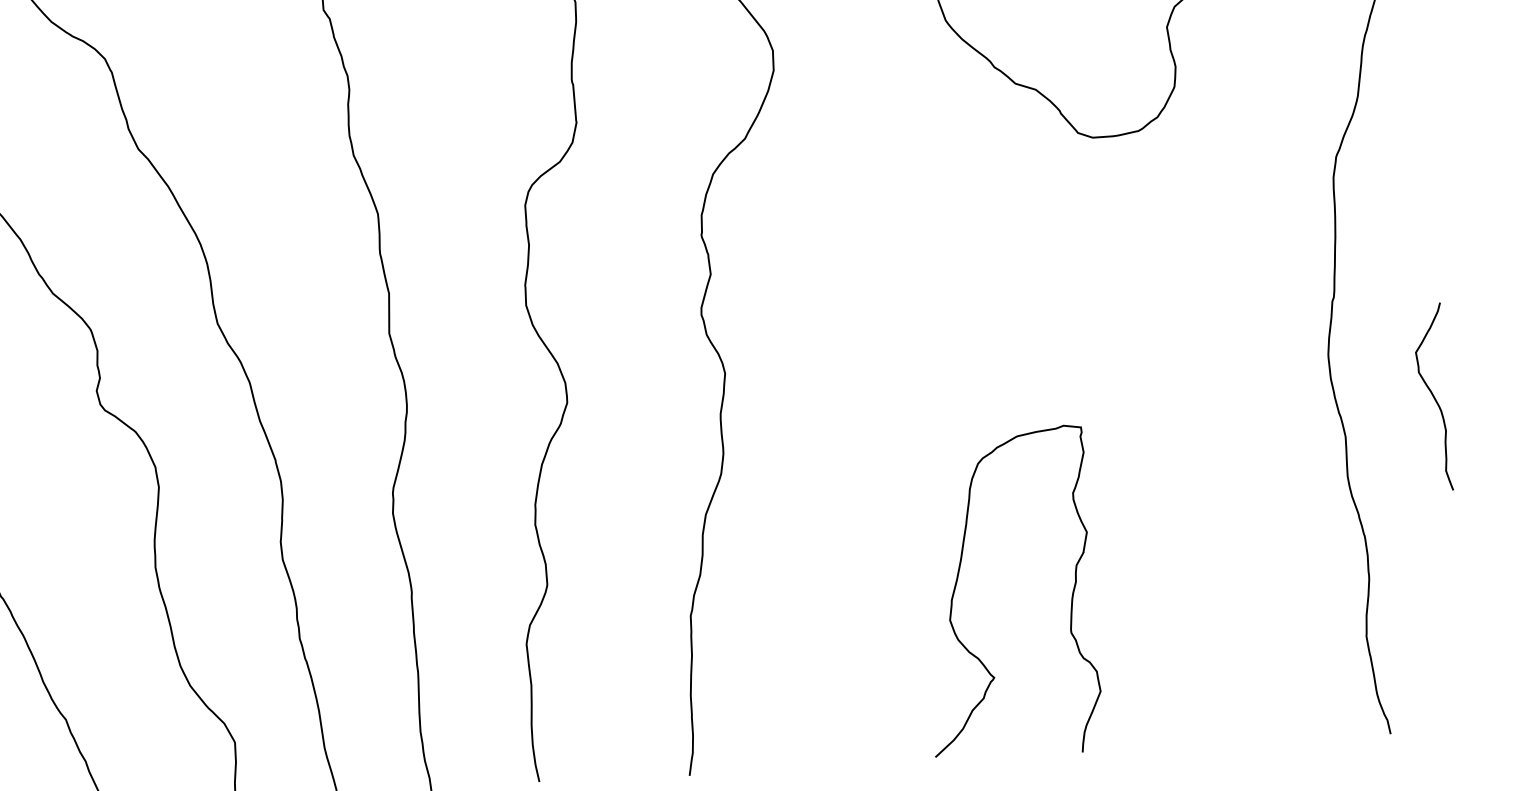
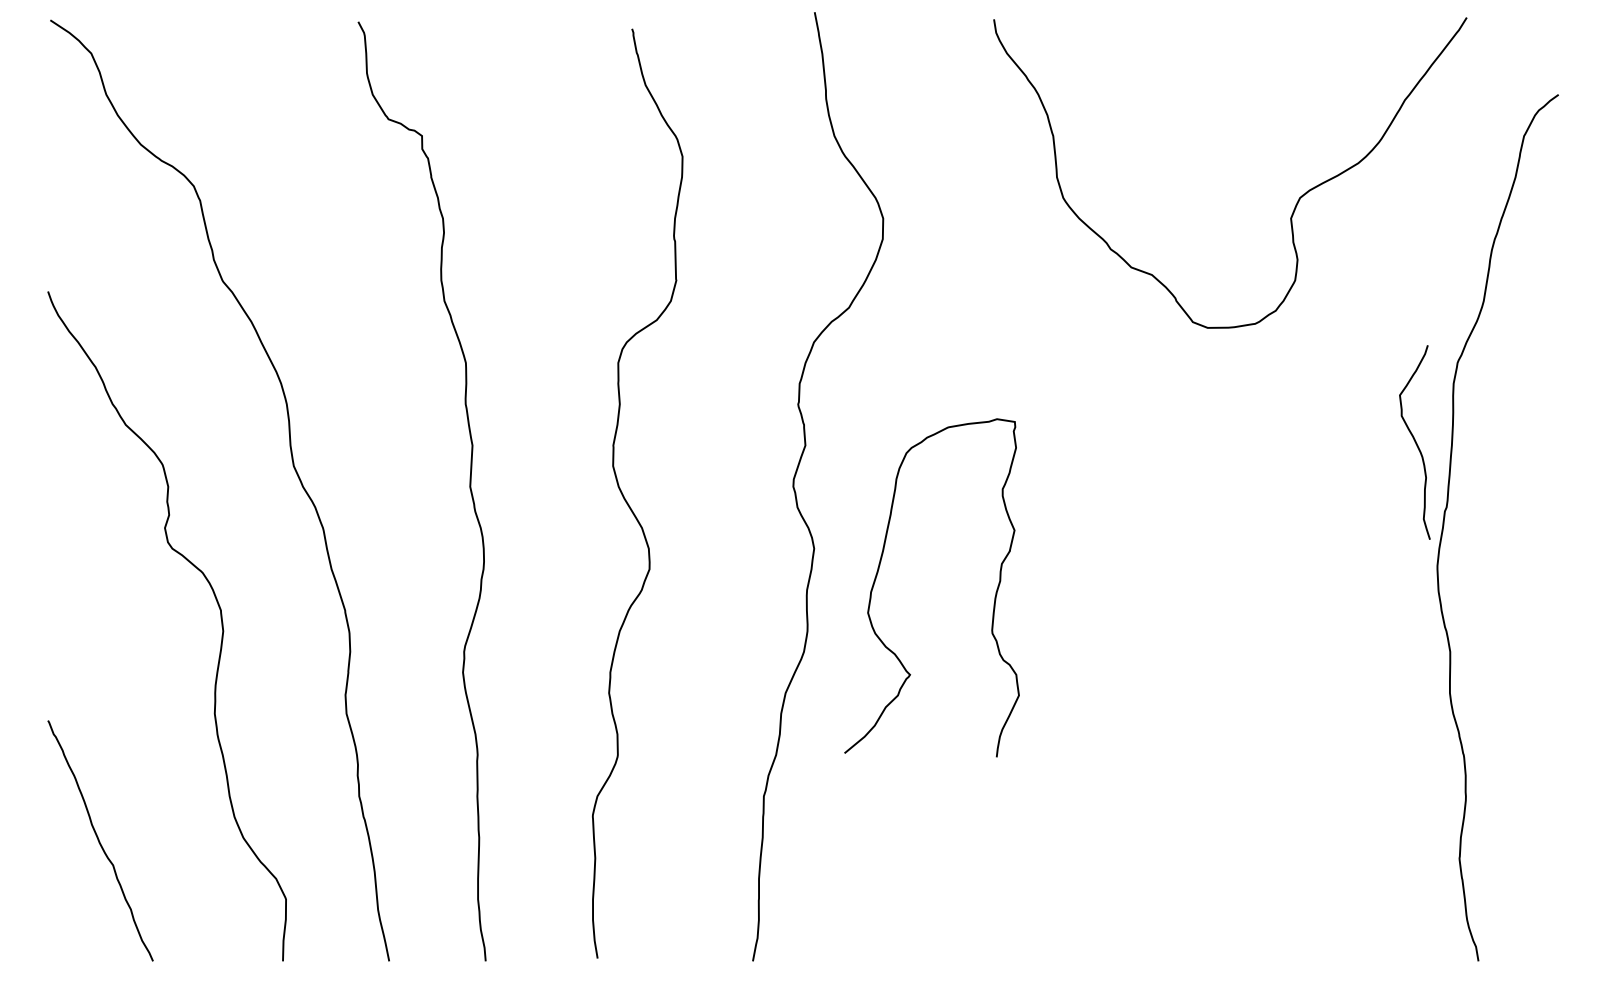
curve: (1432, 397) -> (1414, 442), moved
curve: (958, 577) -> (879, 569), moved

